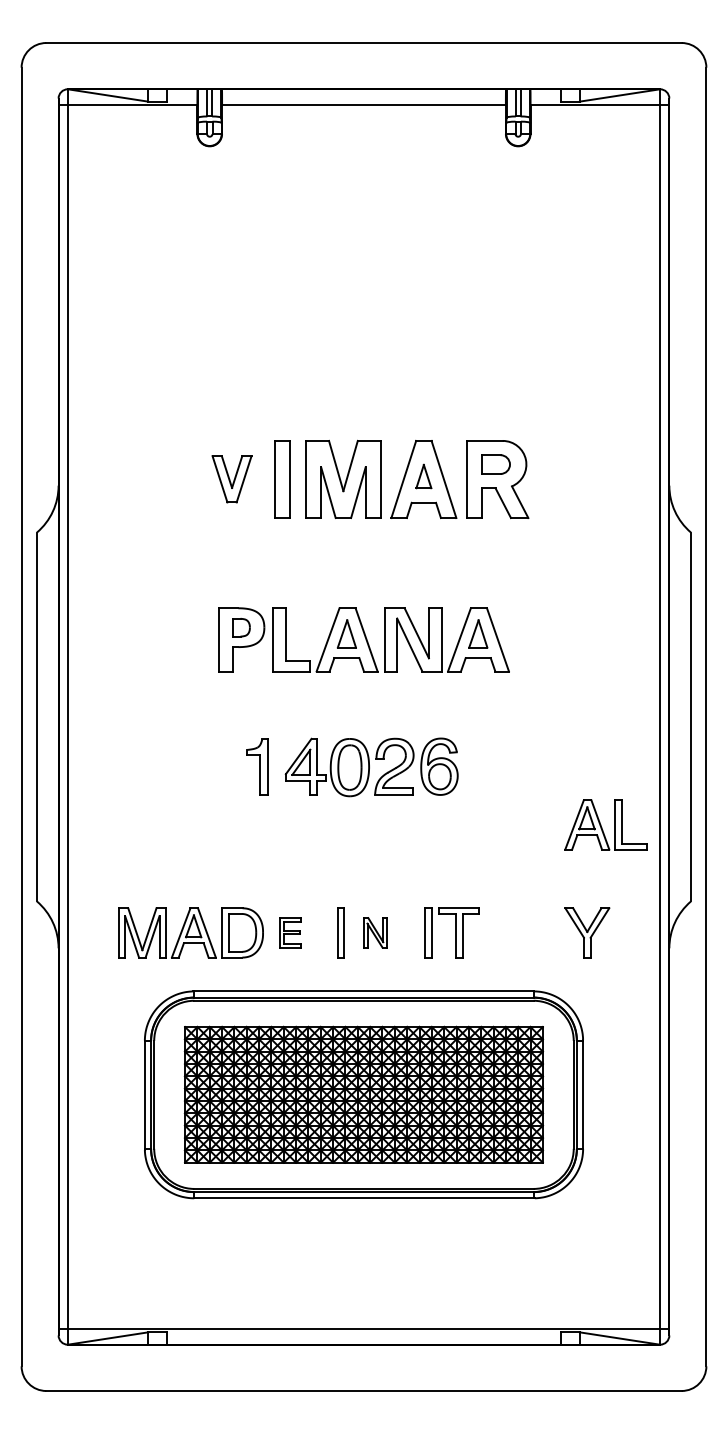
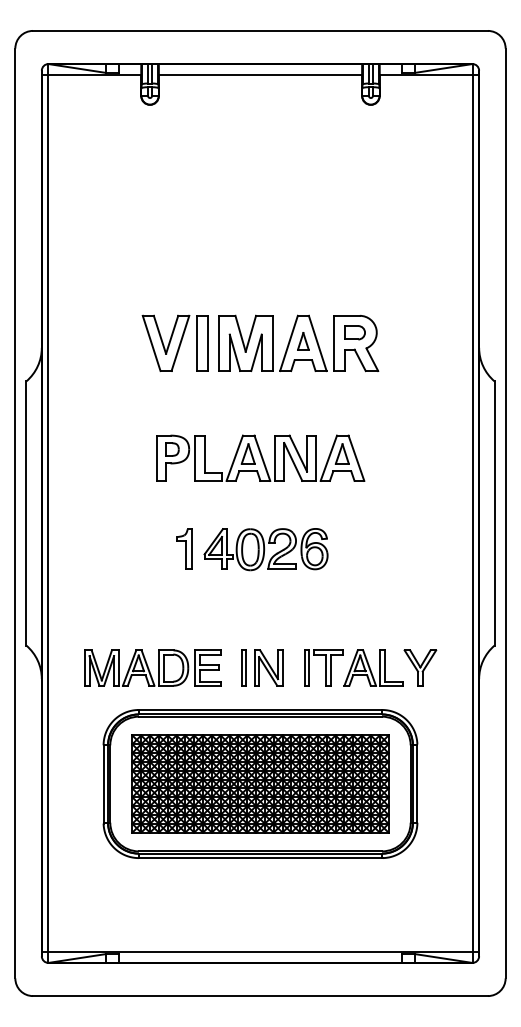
part: (231, 478) -> (165, 342), size x1.67
part: (605, 824) -> (373, 667), moved
part: (290, 932) -> (207, 667), size x1.67
part: (375, 932) -> (268, 667), size x1.67

